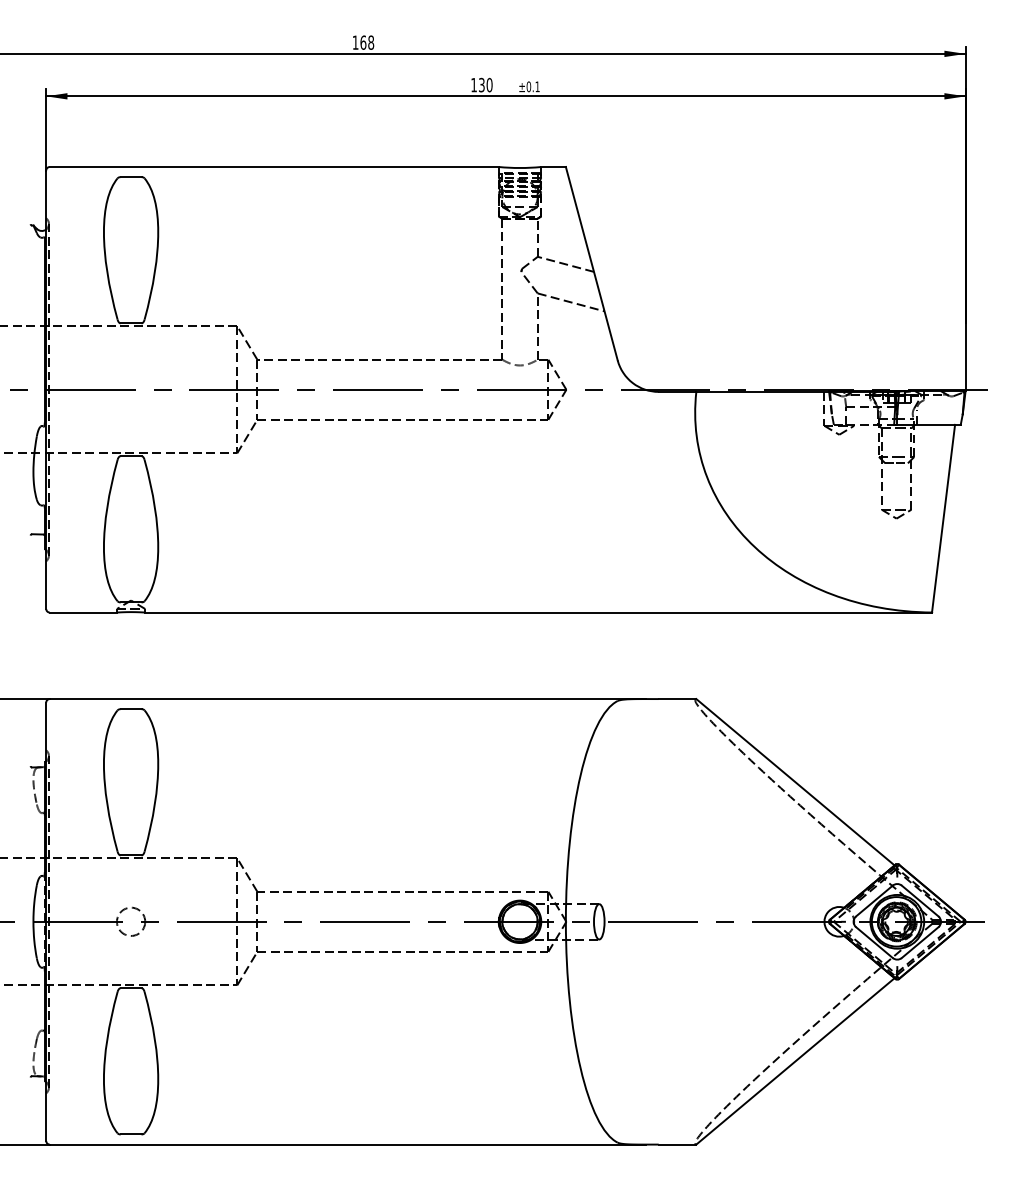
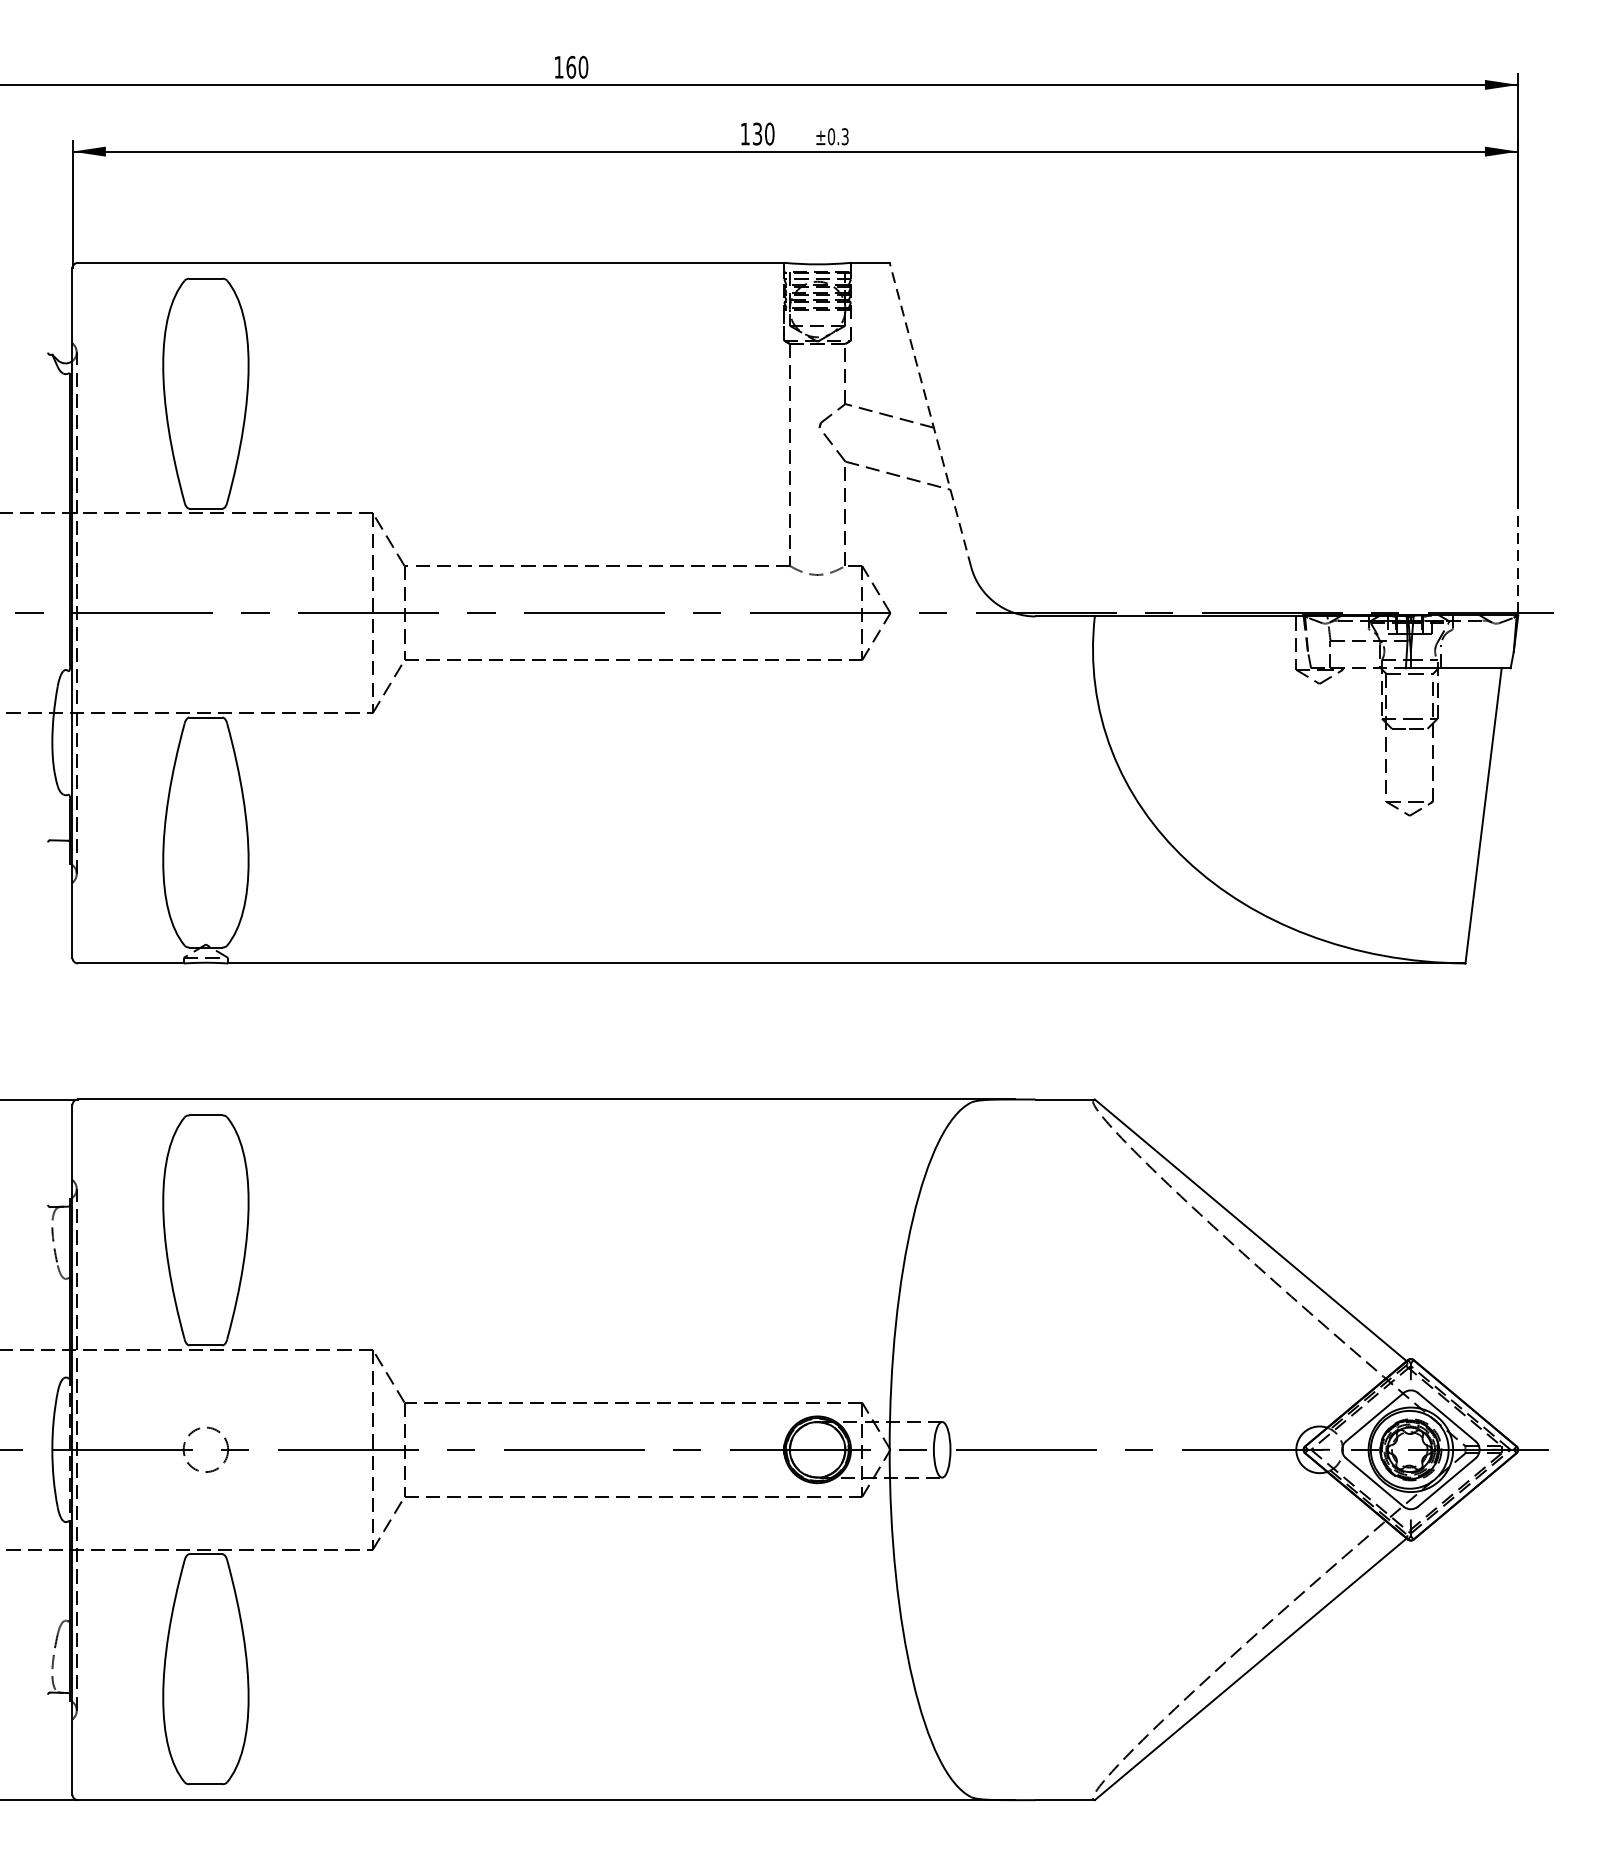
text: (371, 42) -> (583, 67), 168 -> 160
text: (537, 86) -> (845, 136), ±0.1 -> ±0.3
line: (591, 263) -> (929, 414), solid -> dashed
line: (965, 356) -> (1518, 560), solid -> dashed

